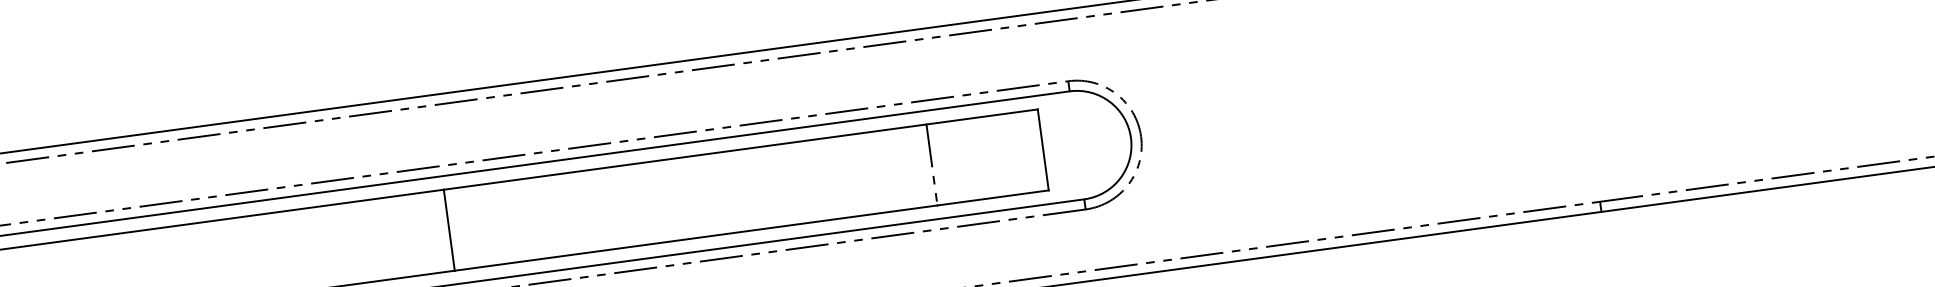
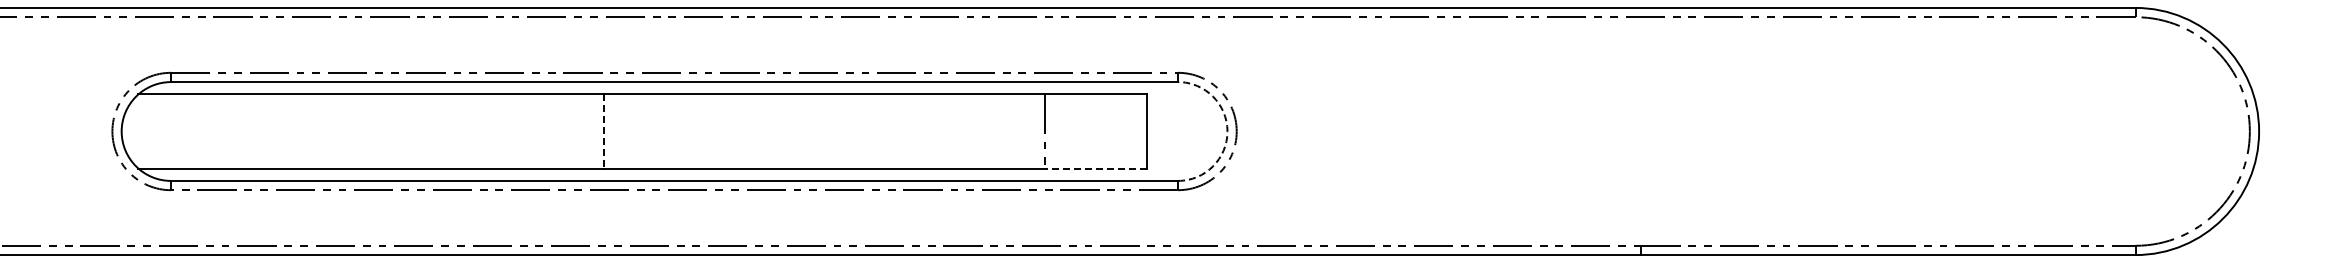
arc: (1131, 138) -> (1227, 131), solid -> dashed
line: (993, 197) -> (1096, 168), solid -> dashed
line: (449, 231) -> (603, 132), solid -> dashed

